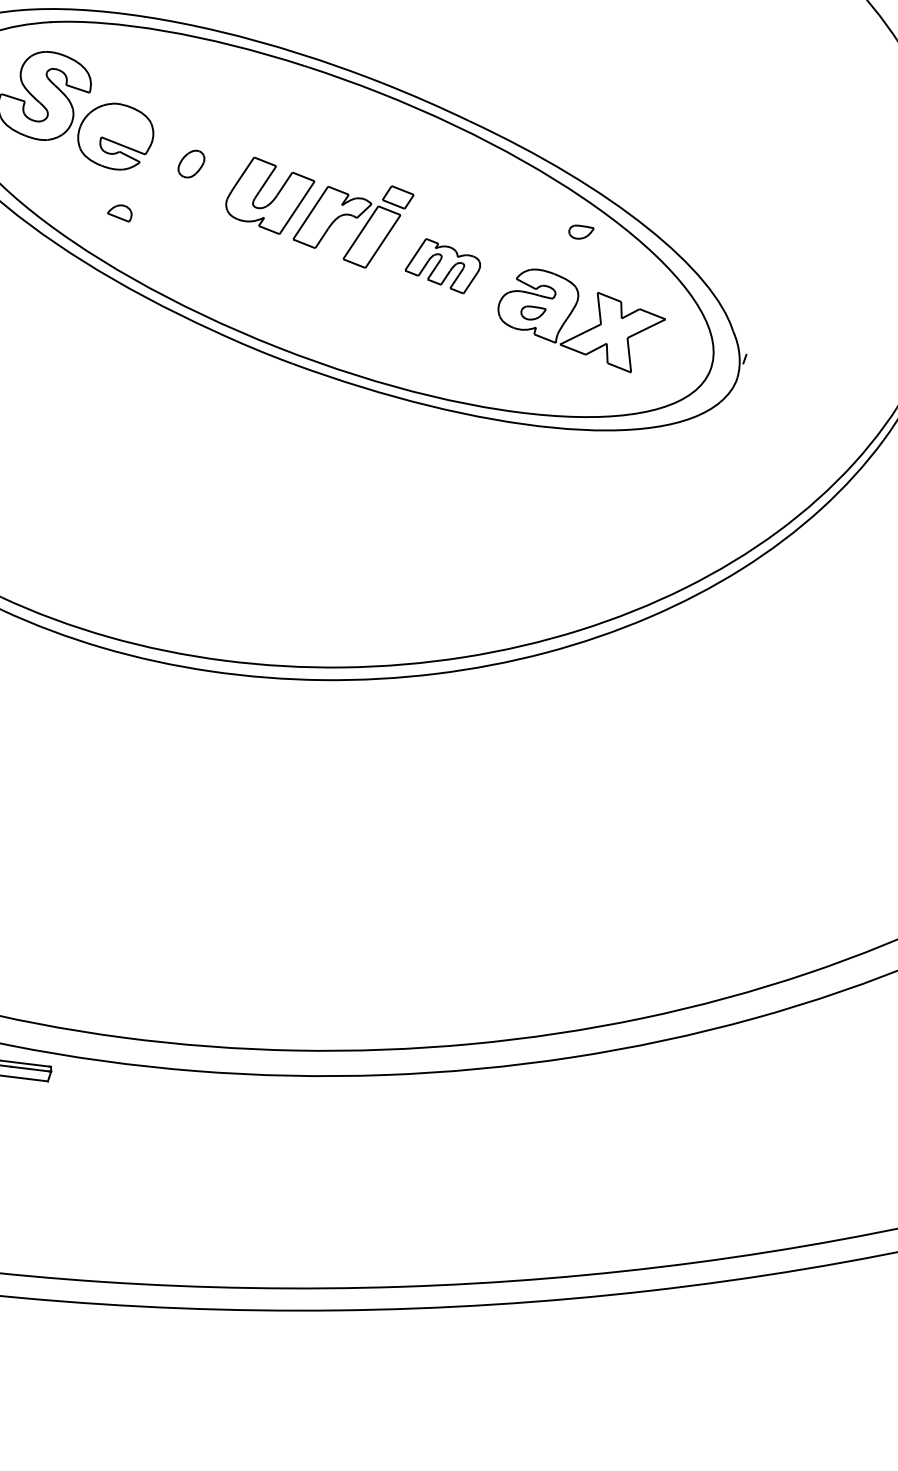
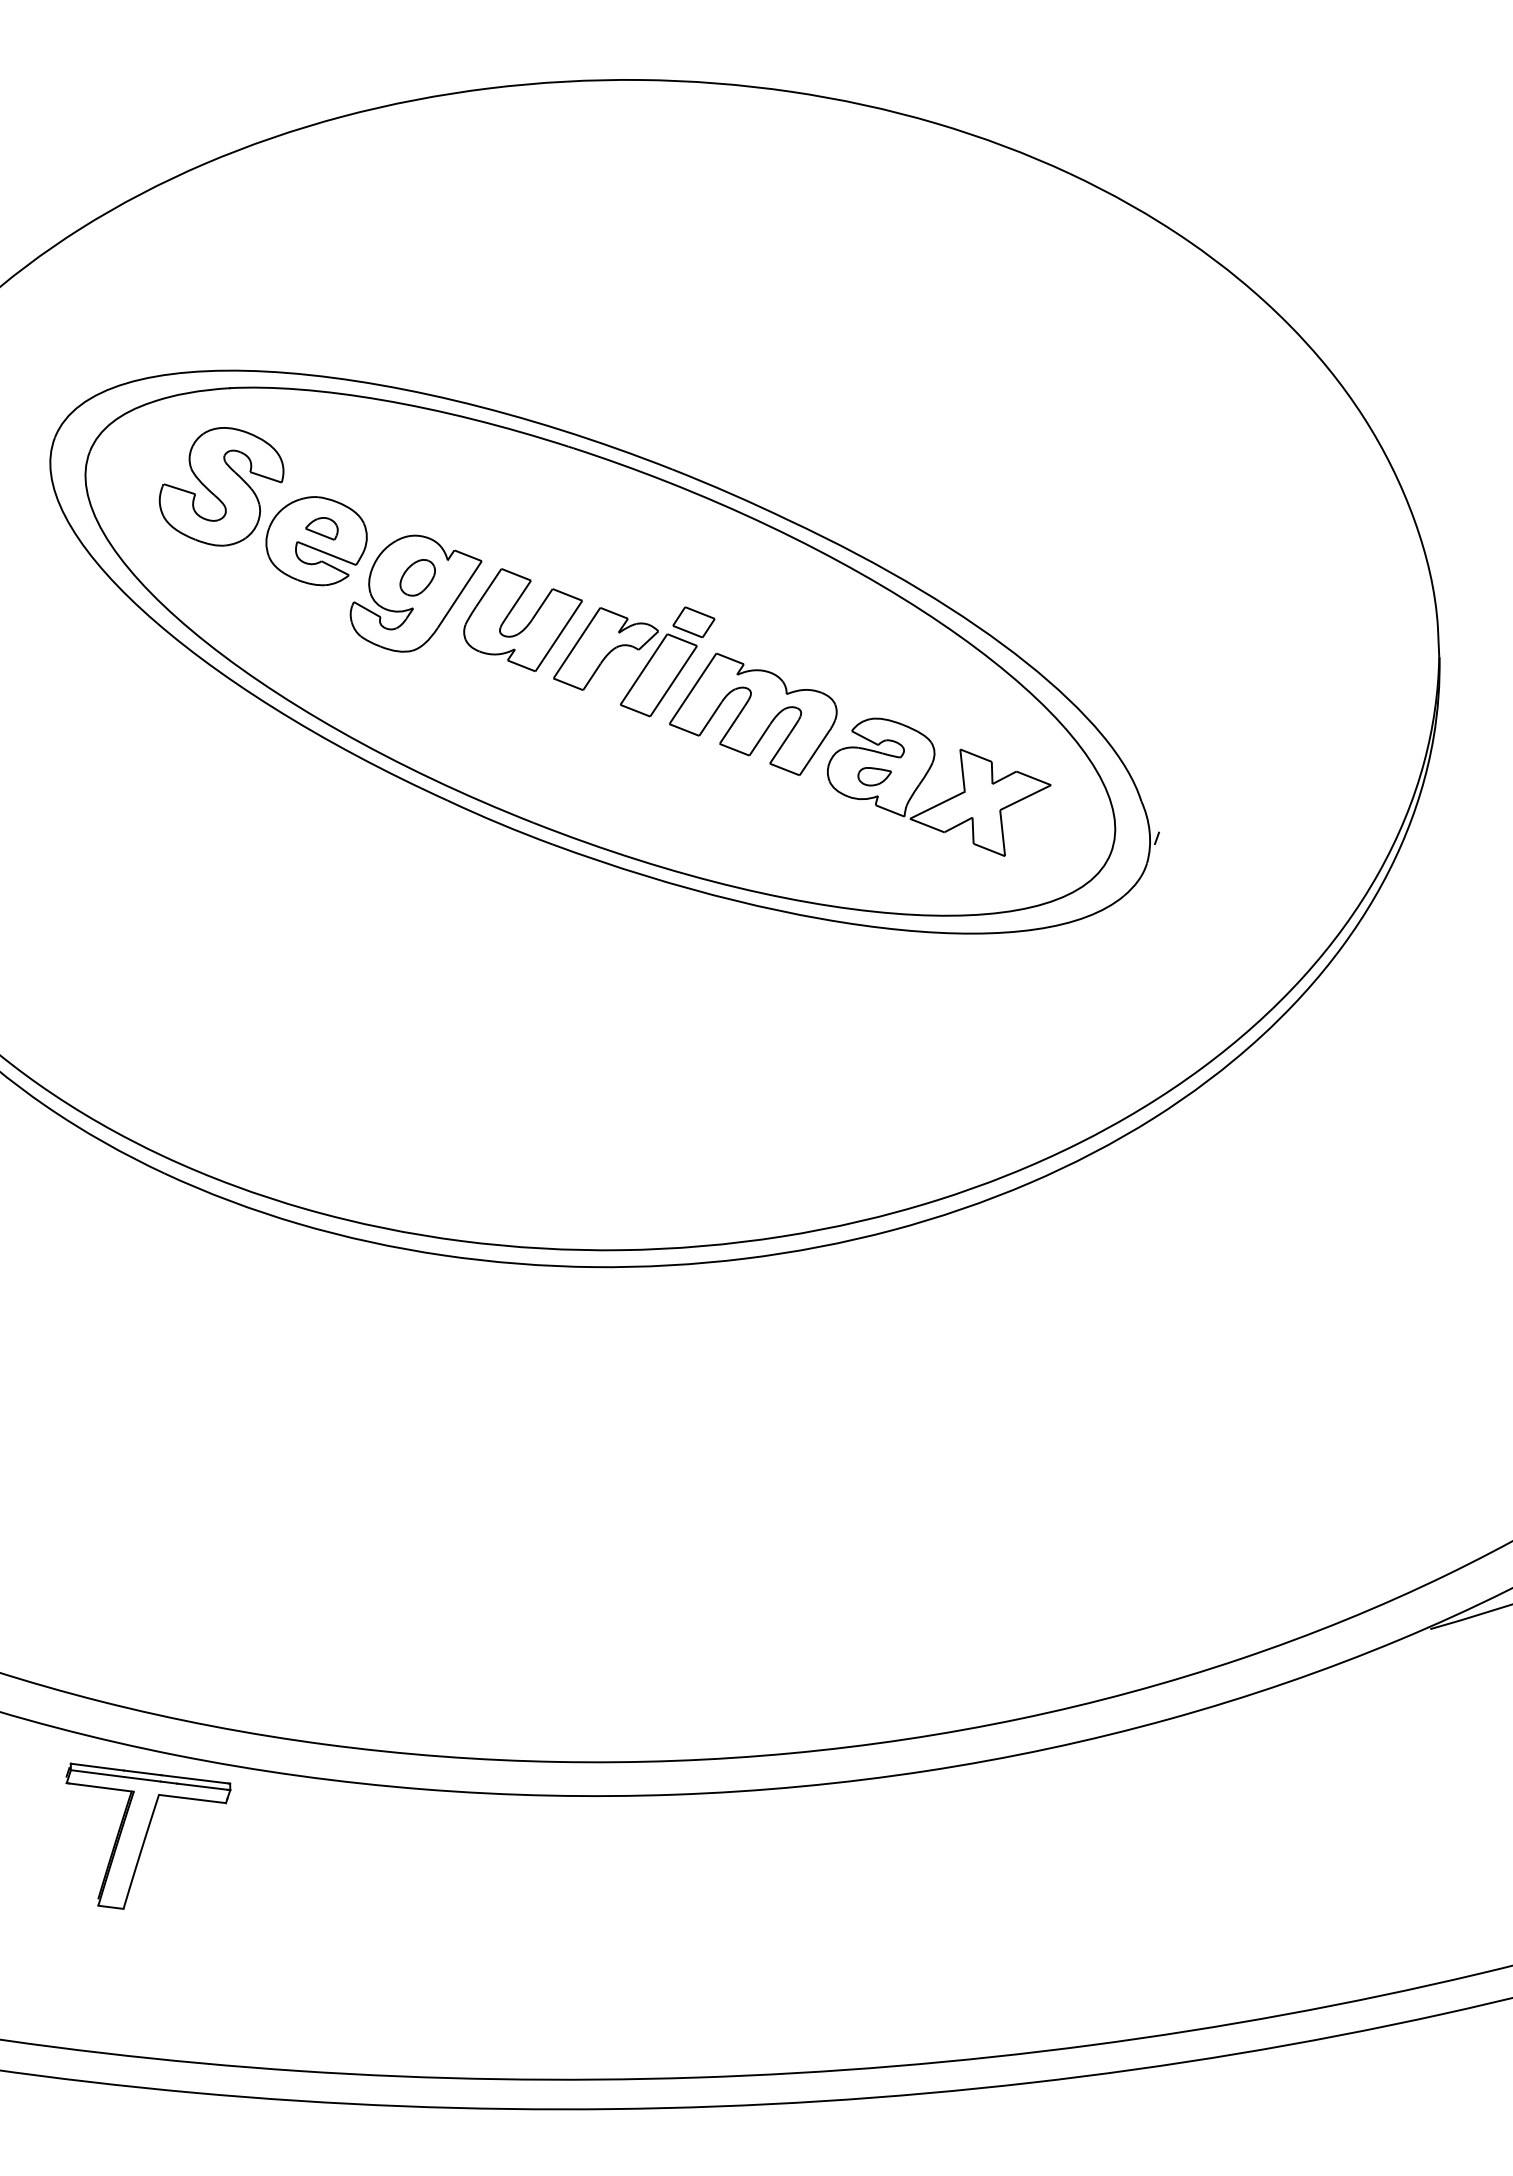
part: (189, 175) -> (415, 593), added
part: (119, 213) -> (321, 528), moved
part: (581, 232) -> (938, 668), removed
part: (442, 265) -> (753, 713), size x1.67

